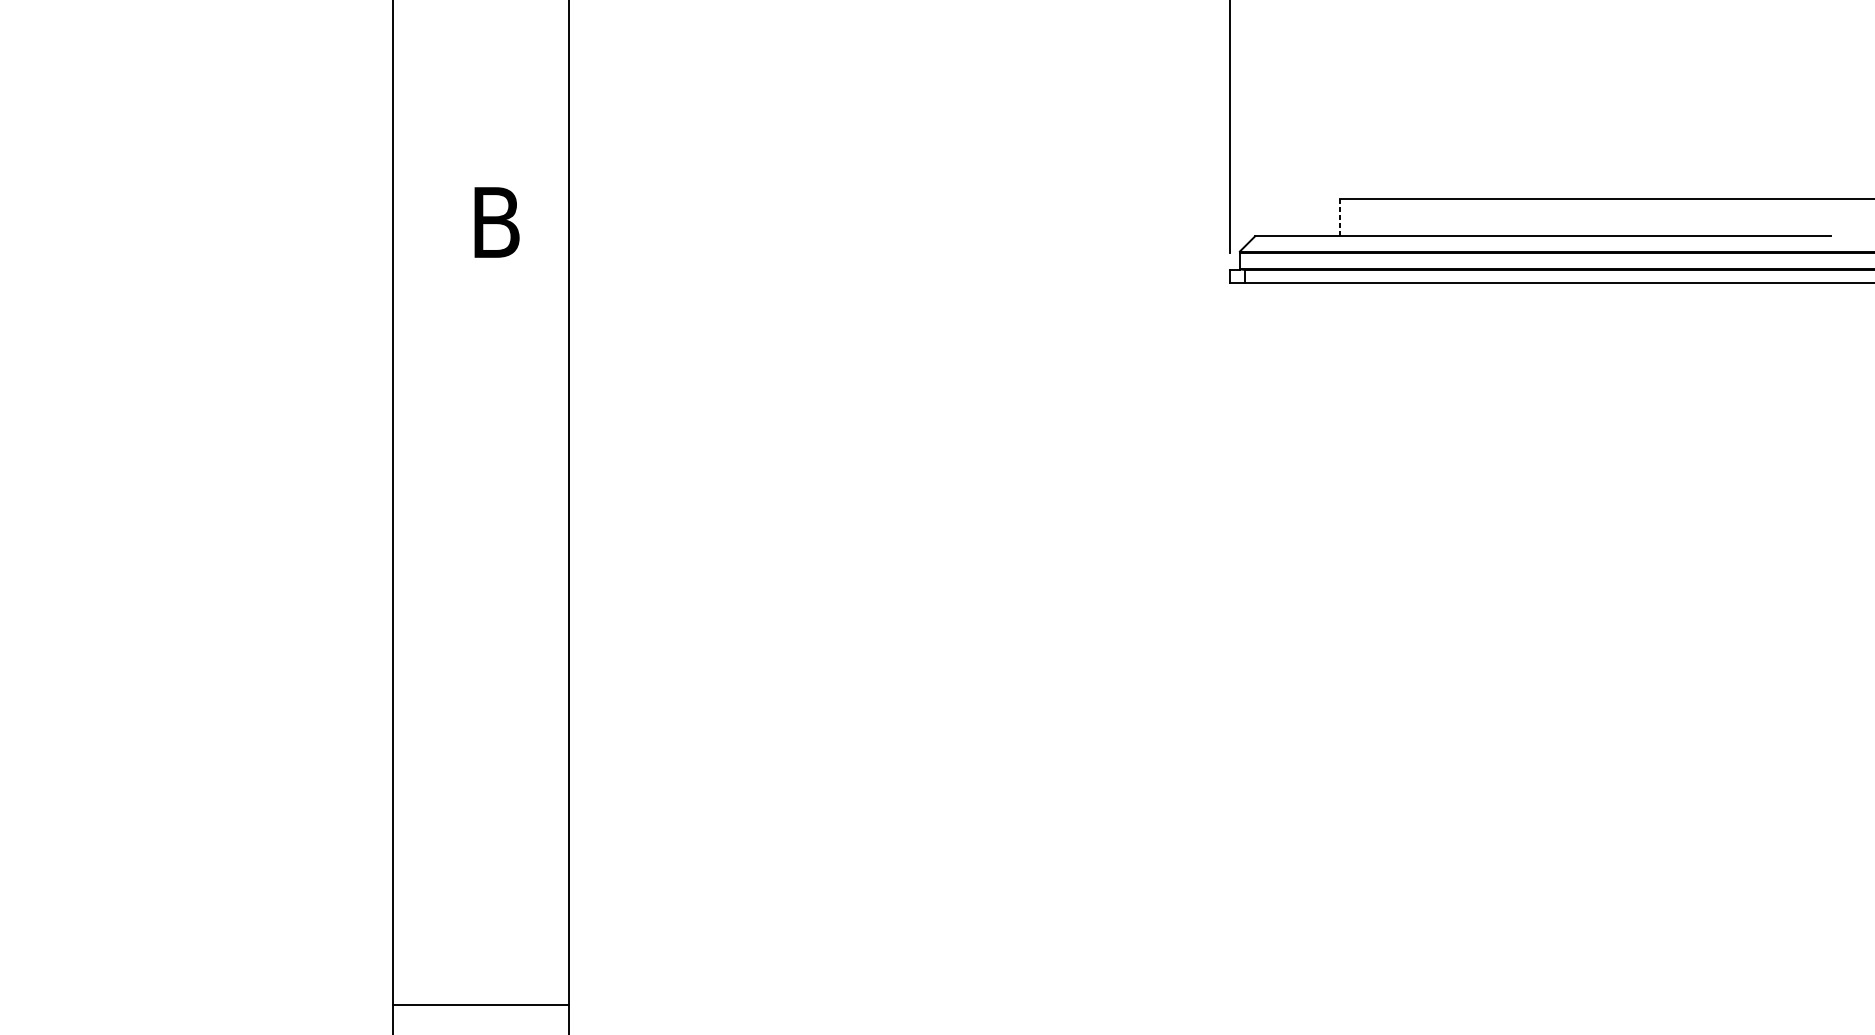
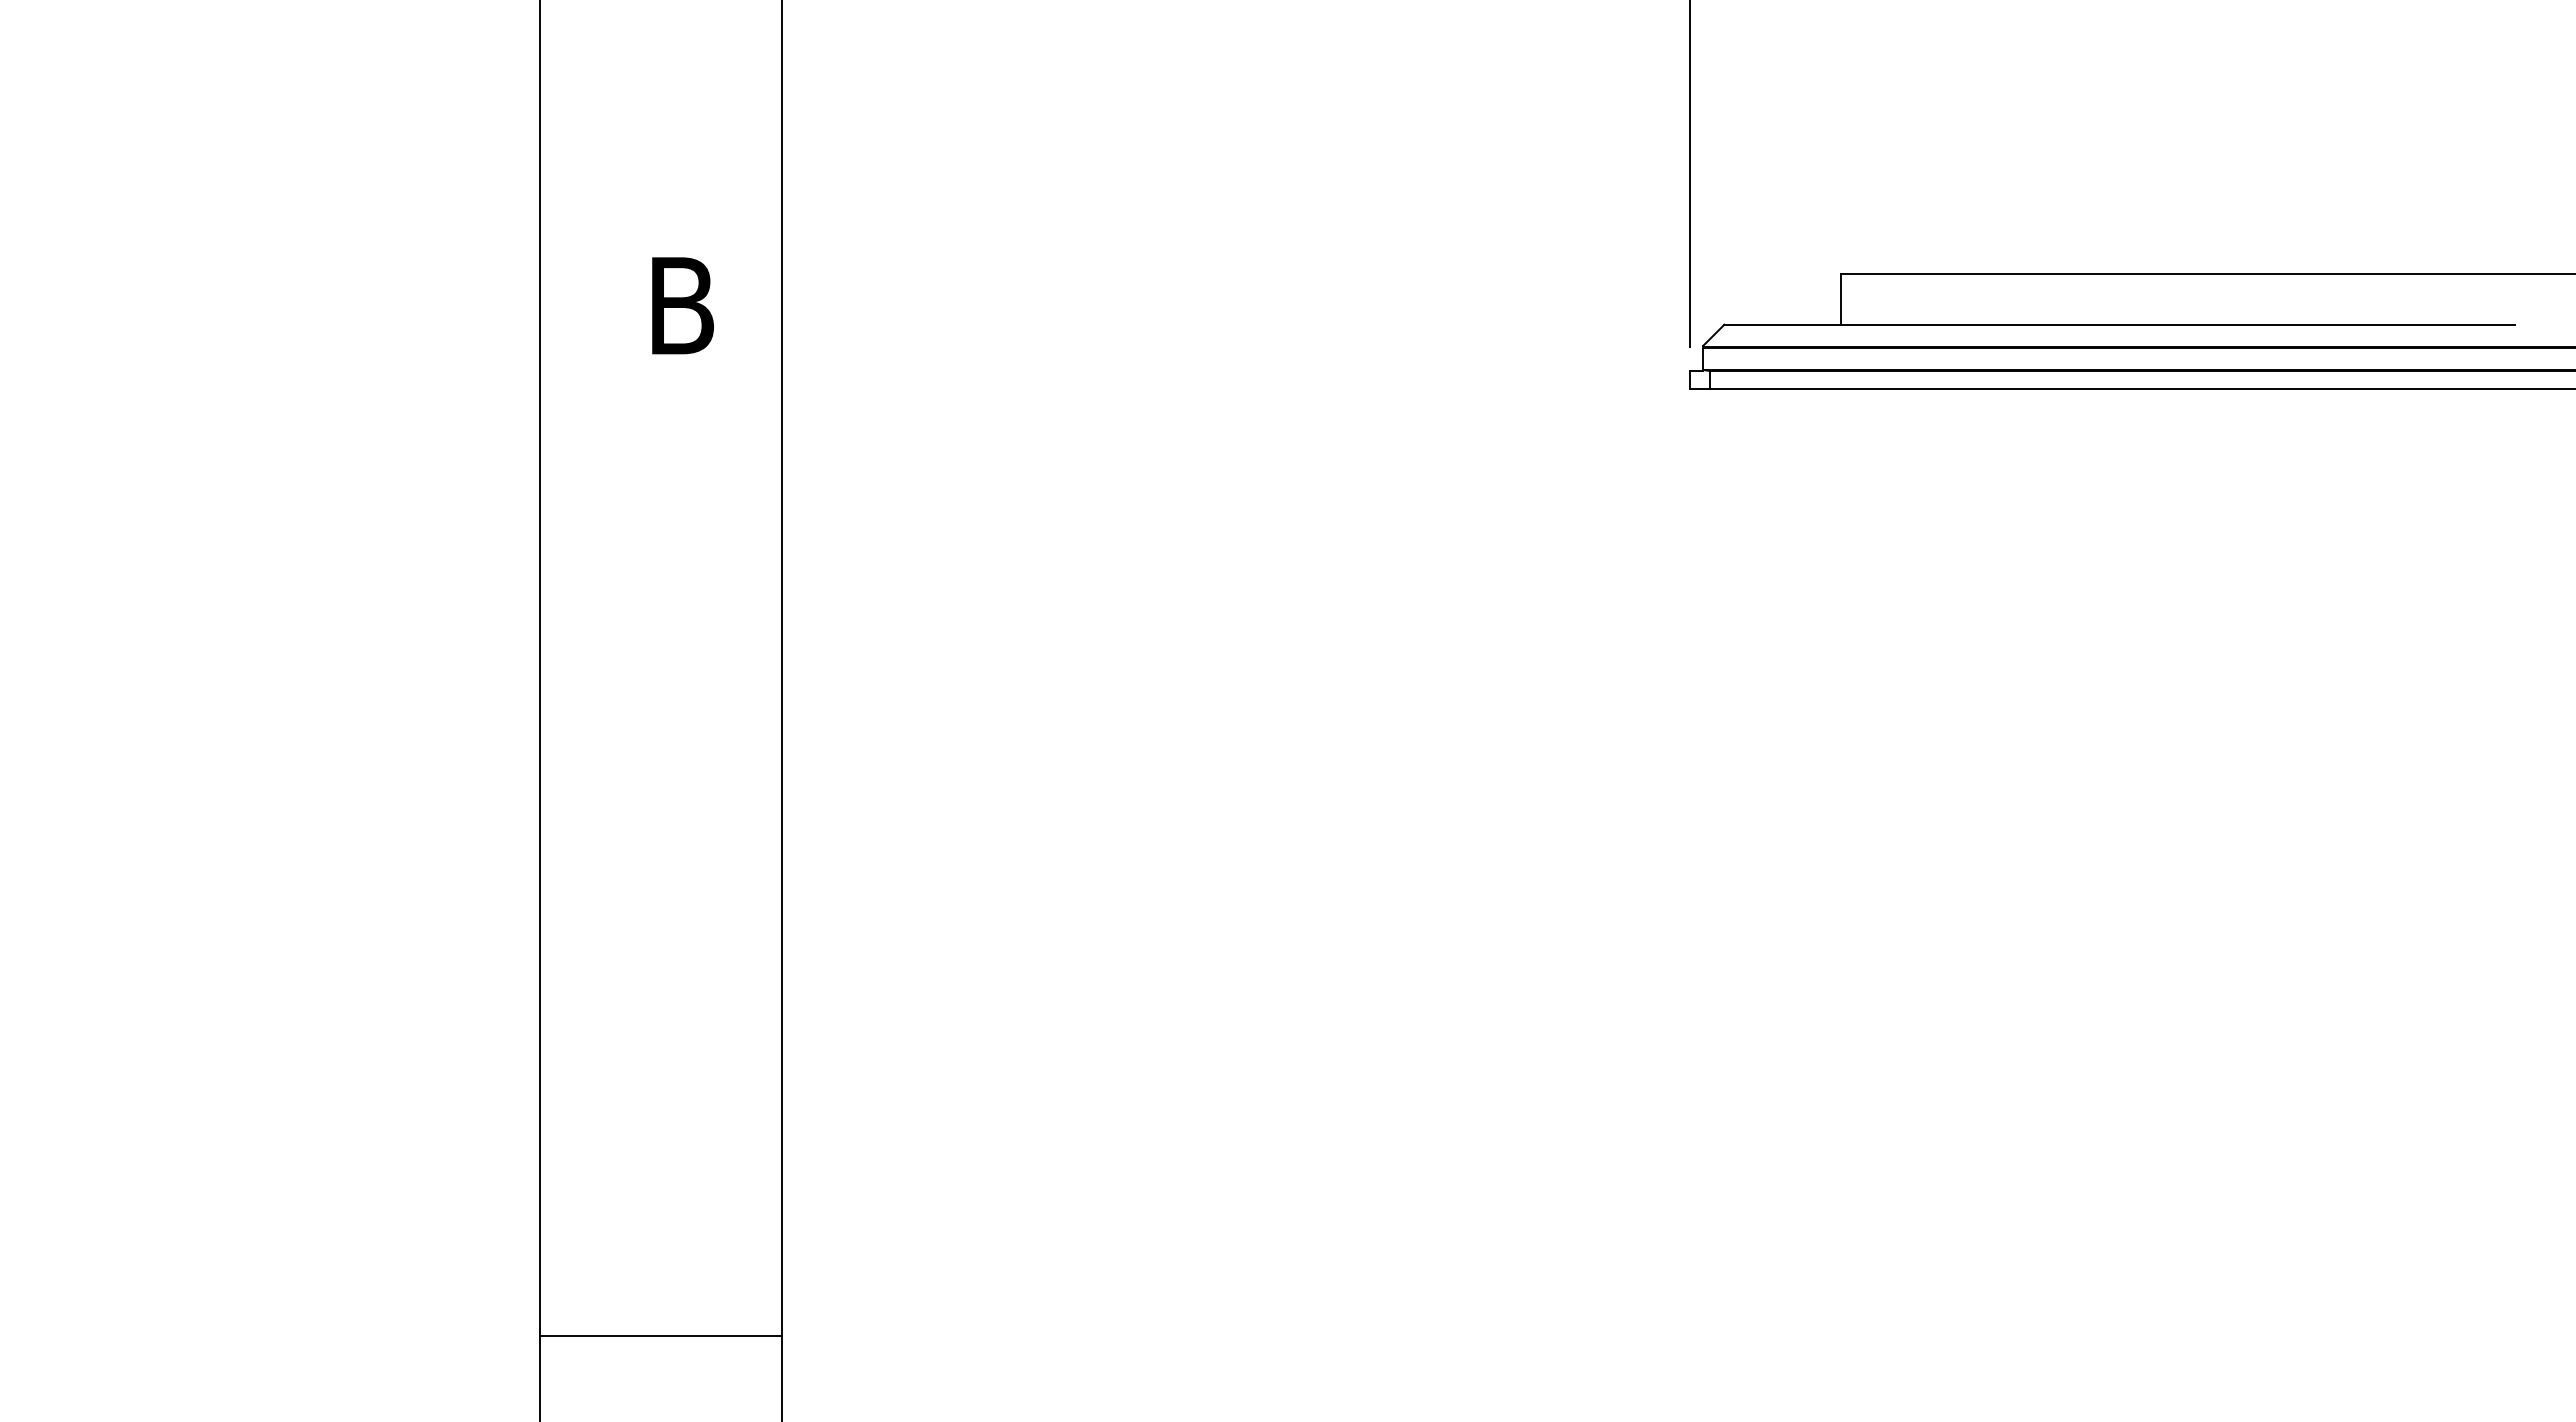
line: (1340, 217) -> (1841, 299), dashed -> solid
line: (480, 1004) -> (660, 1335), moved

